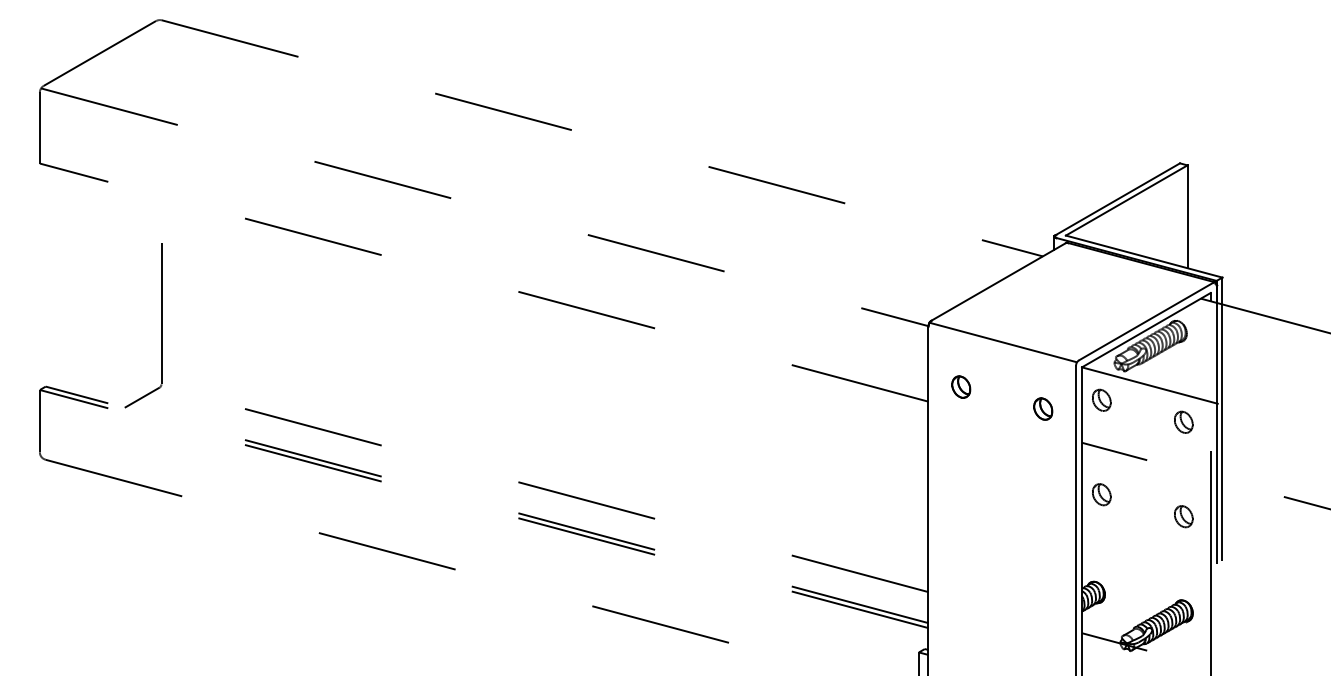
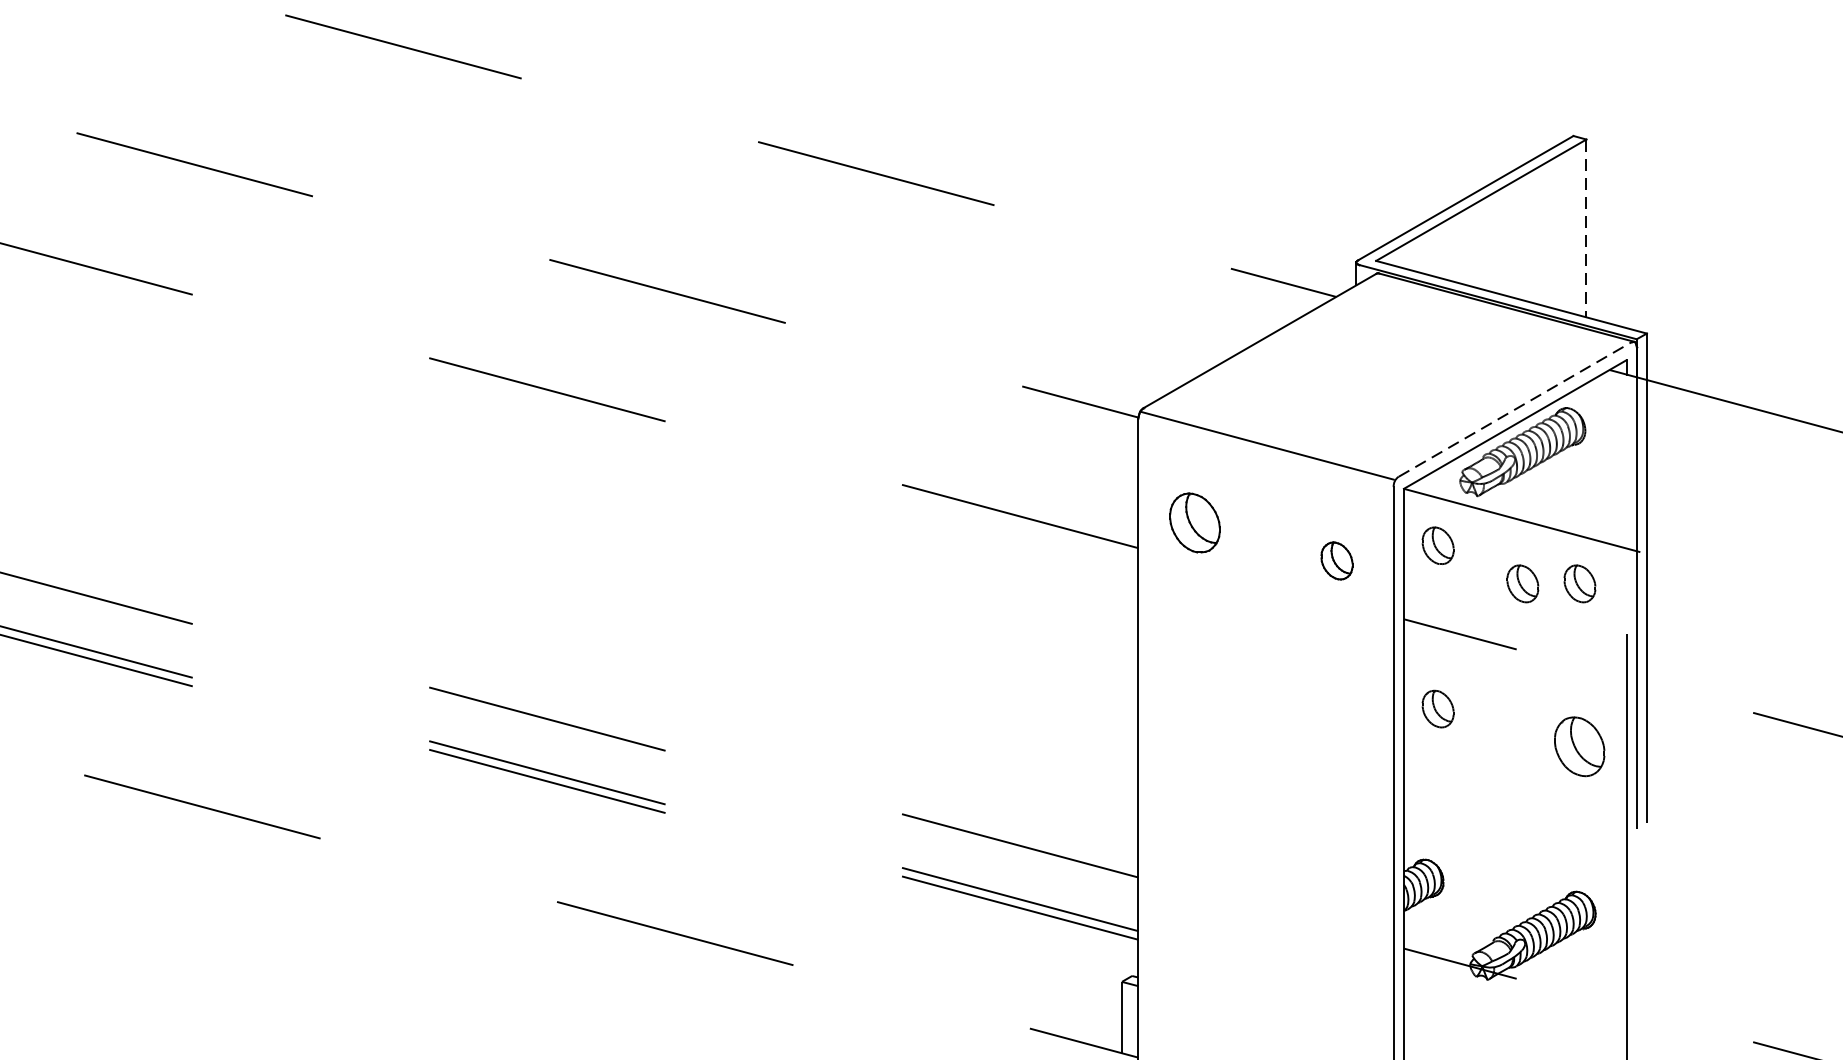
line: (1187, 217) -> (1586, 229), solid -> dashed
line: (1146, 321) -> (1515, 409), solid -> dashed
part: (961, 386) -> (1195, 521), size x1.6
part: (1150, 421) -> (1522, 582), added
part: (1183, 516) -> (1579, 746), size x1.6

